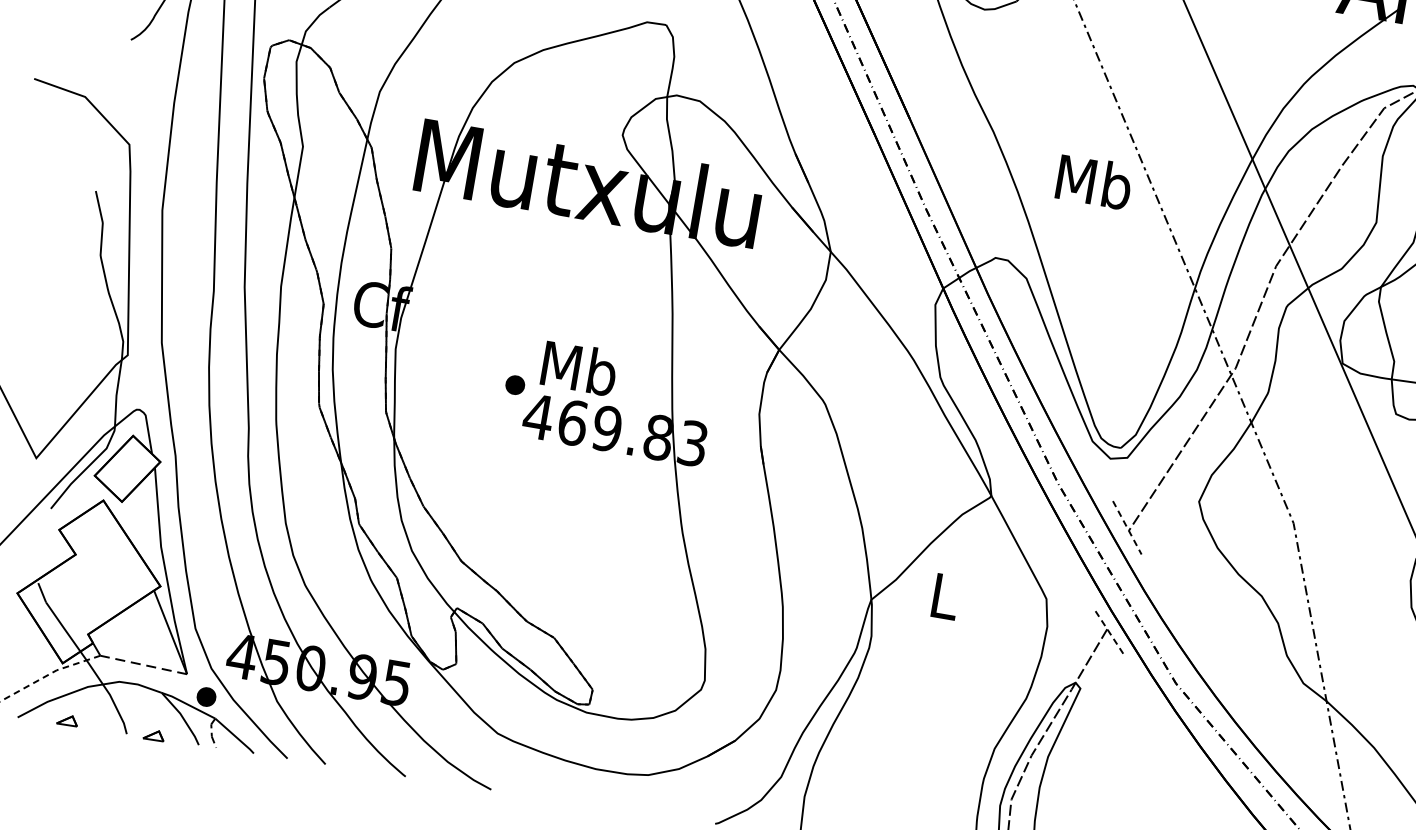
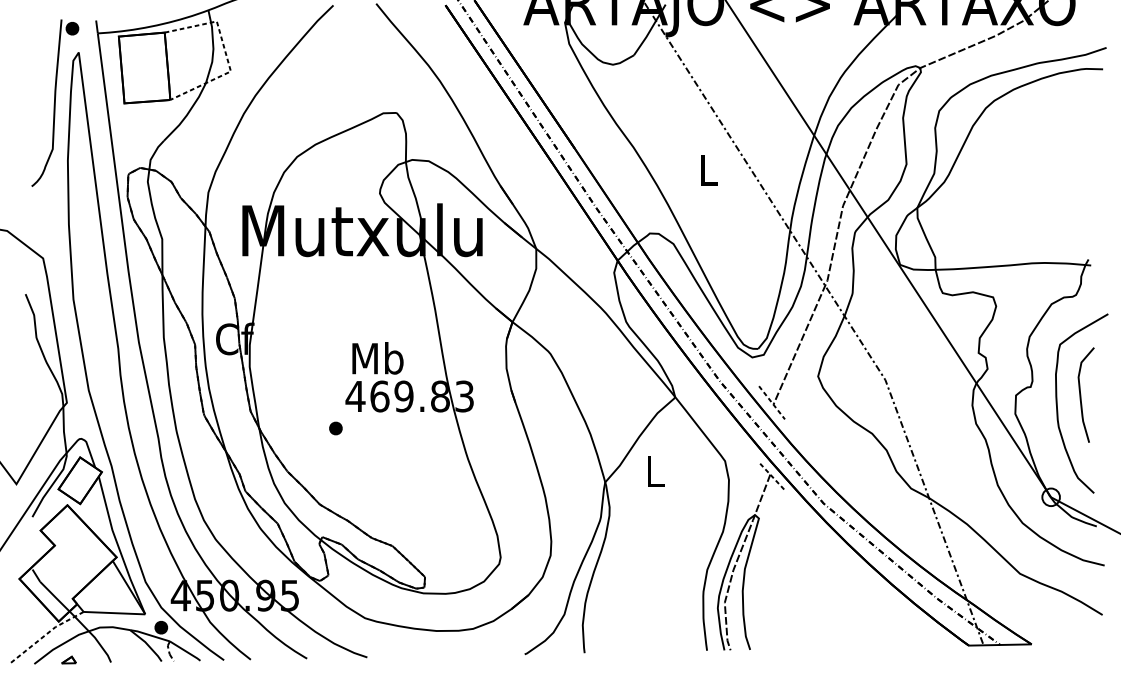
text: (1094, 181) -> (708, 169), Mb -> L
part: (514, 385) -> (335, 428), moved
line: (143, 665) -> (114, 613), dashed -> solid
part: (153, 734) -> (129, 659), removed

